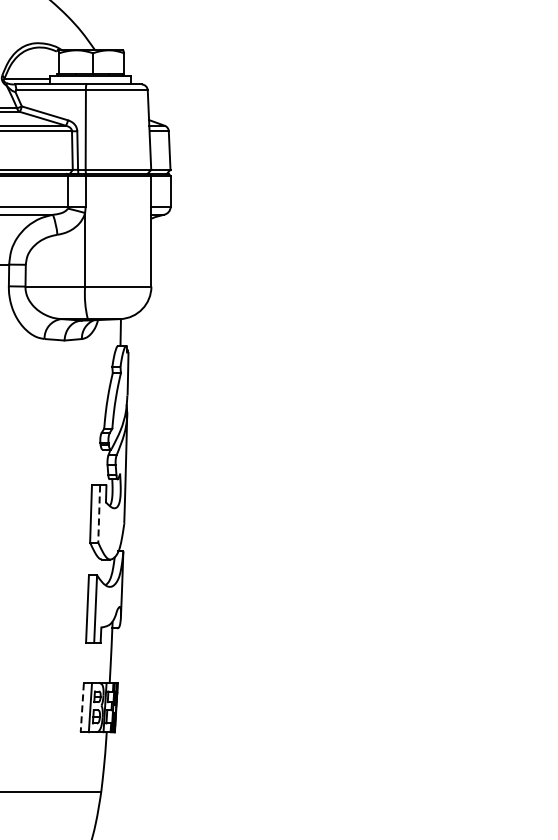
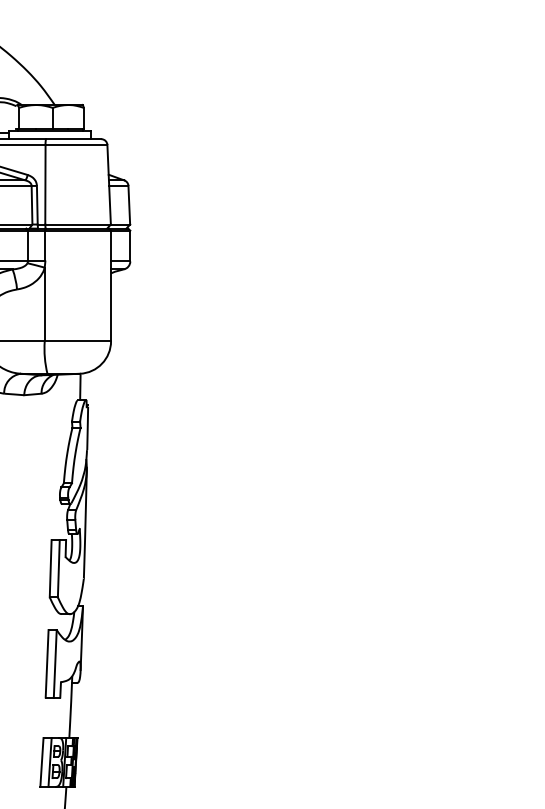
line: (99, 514) -> (59, 569), dashed -> solid
line: (82, 708) -> (42, 763), dashed -> solid

